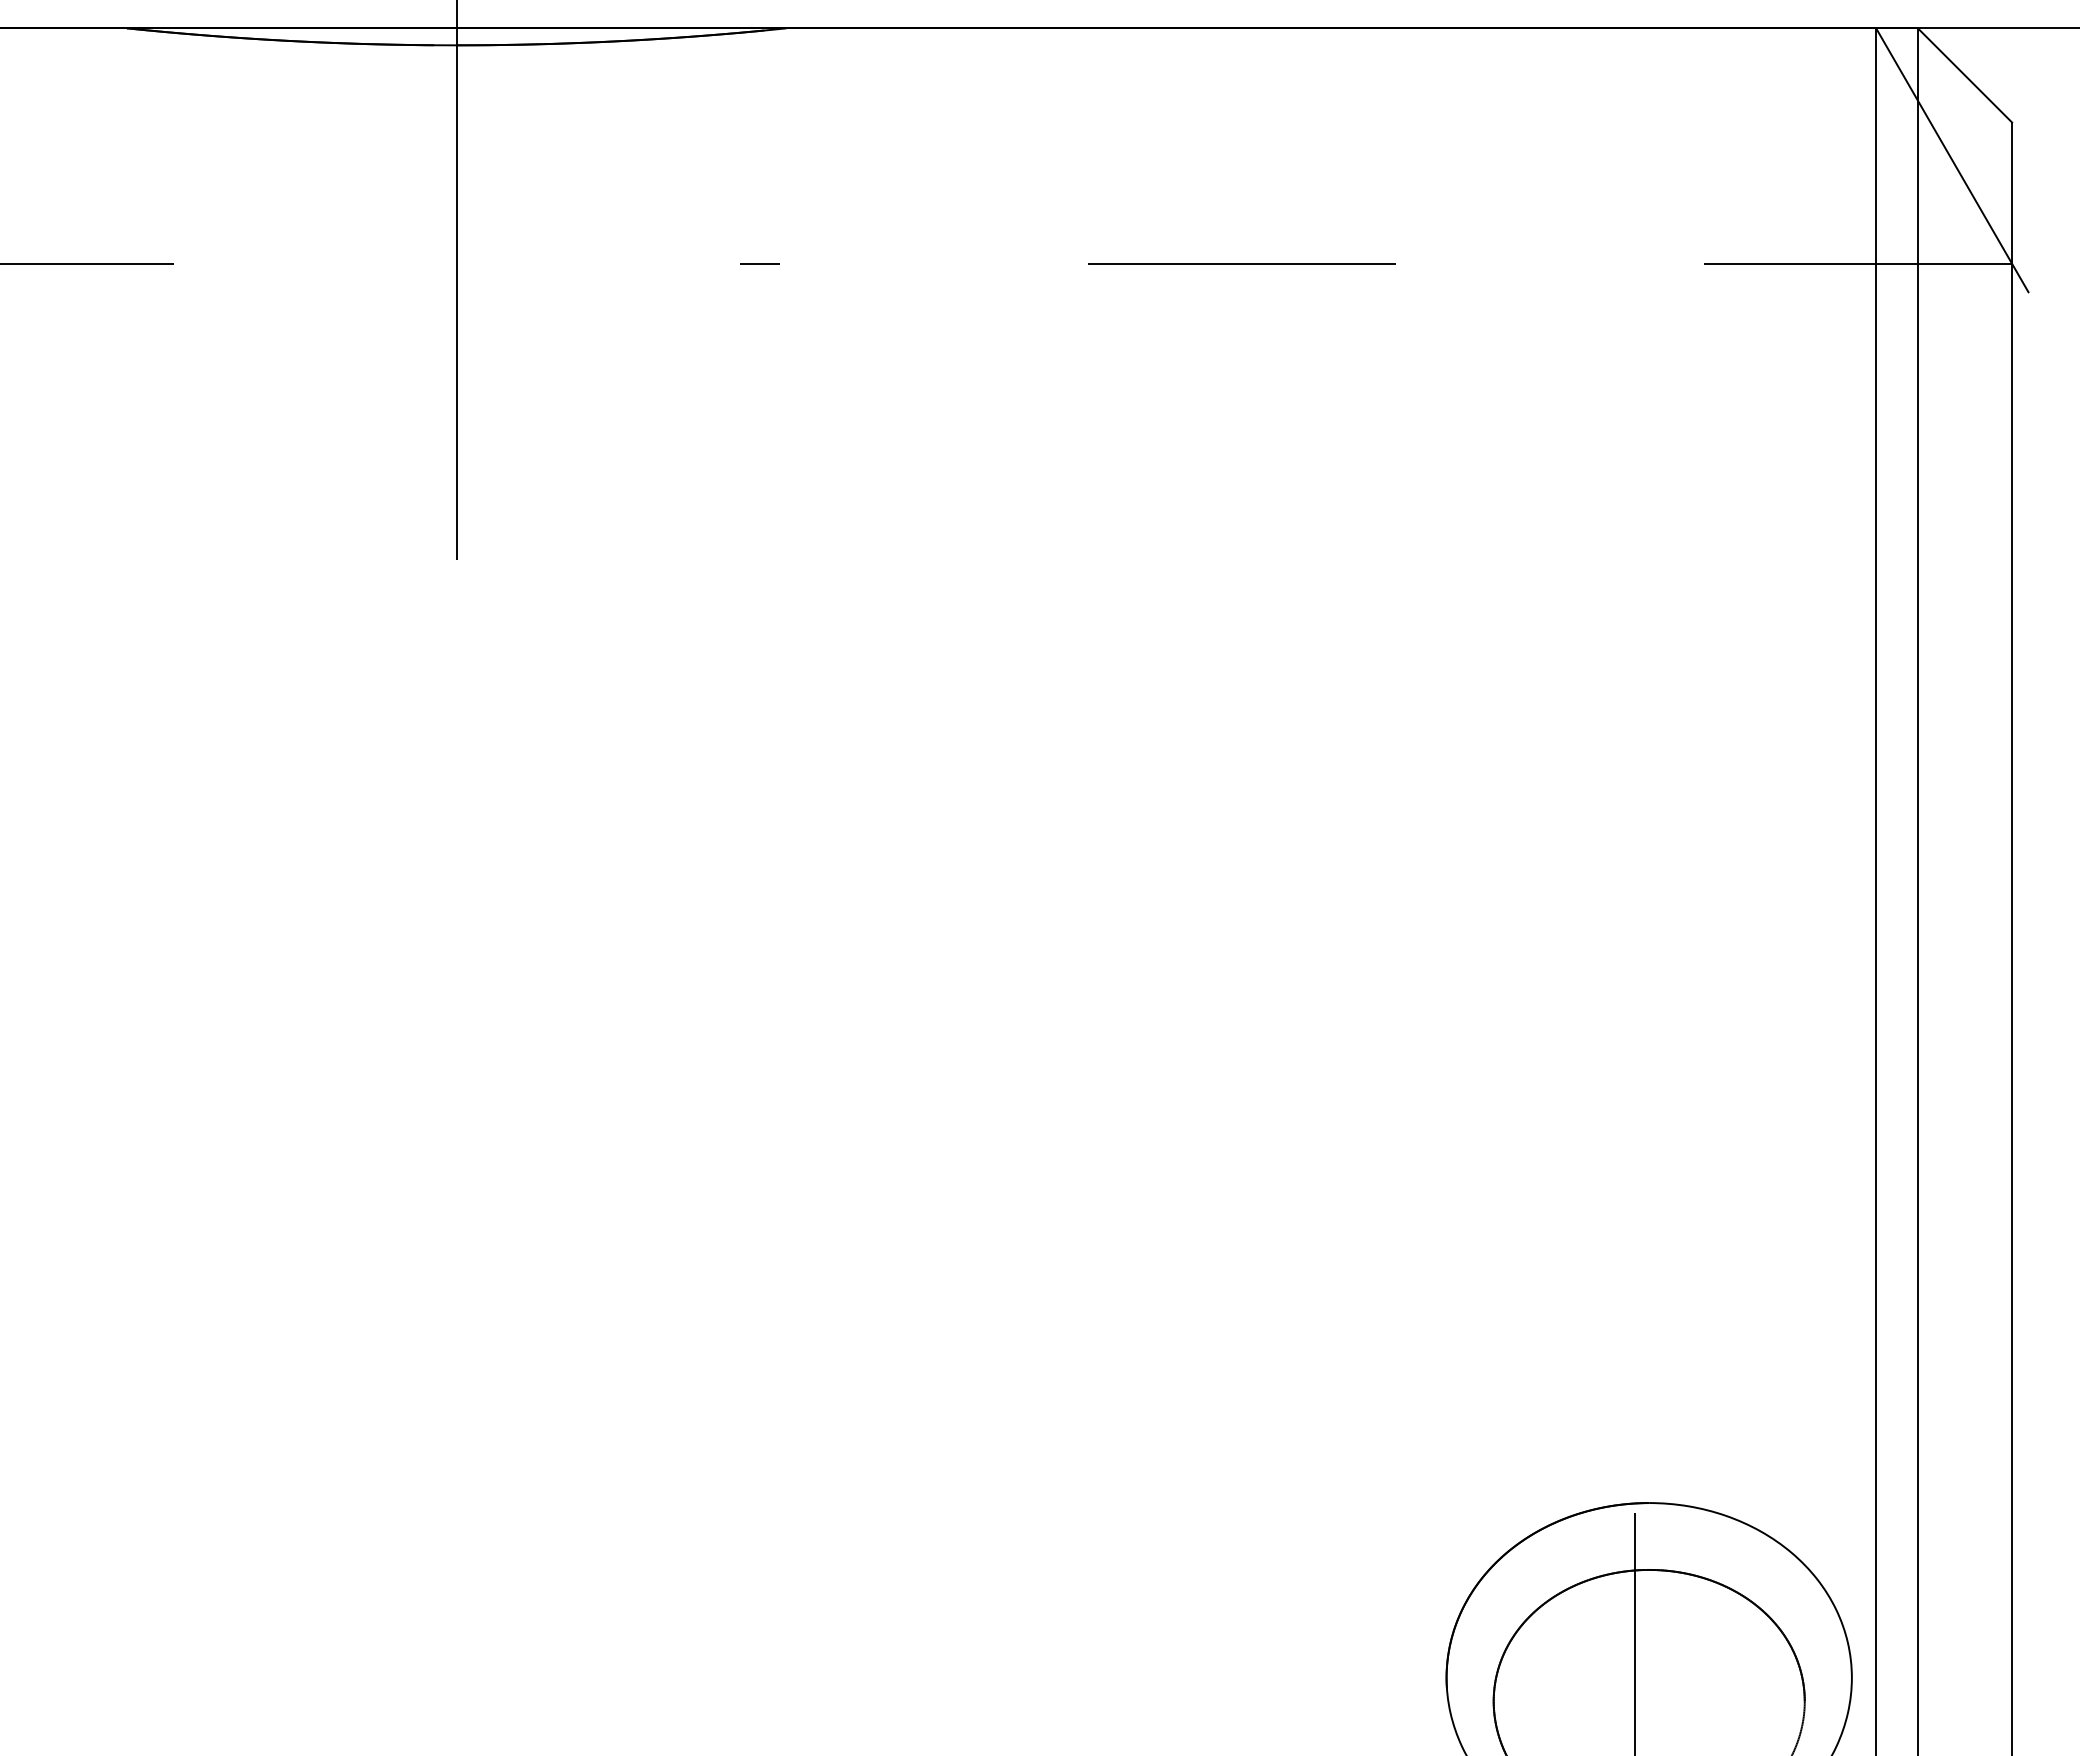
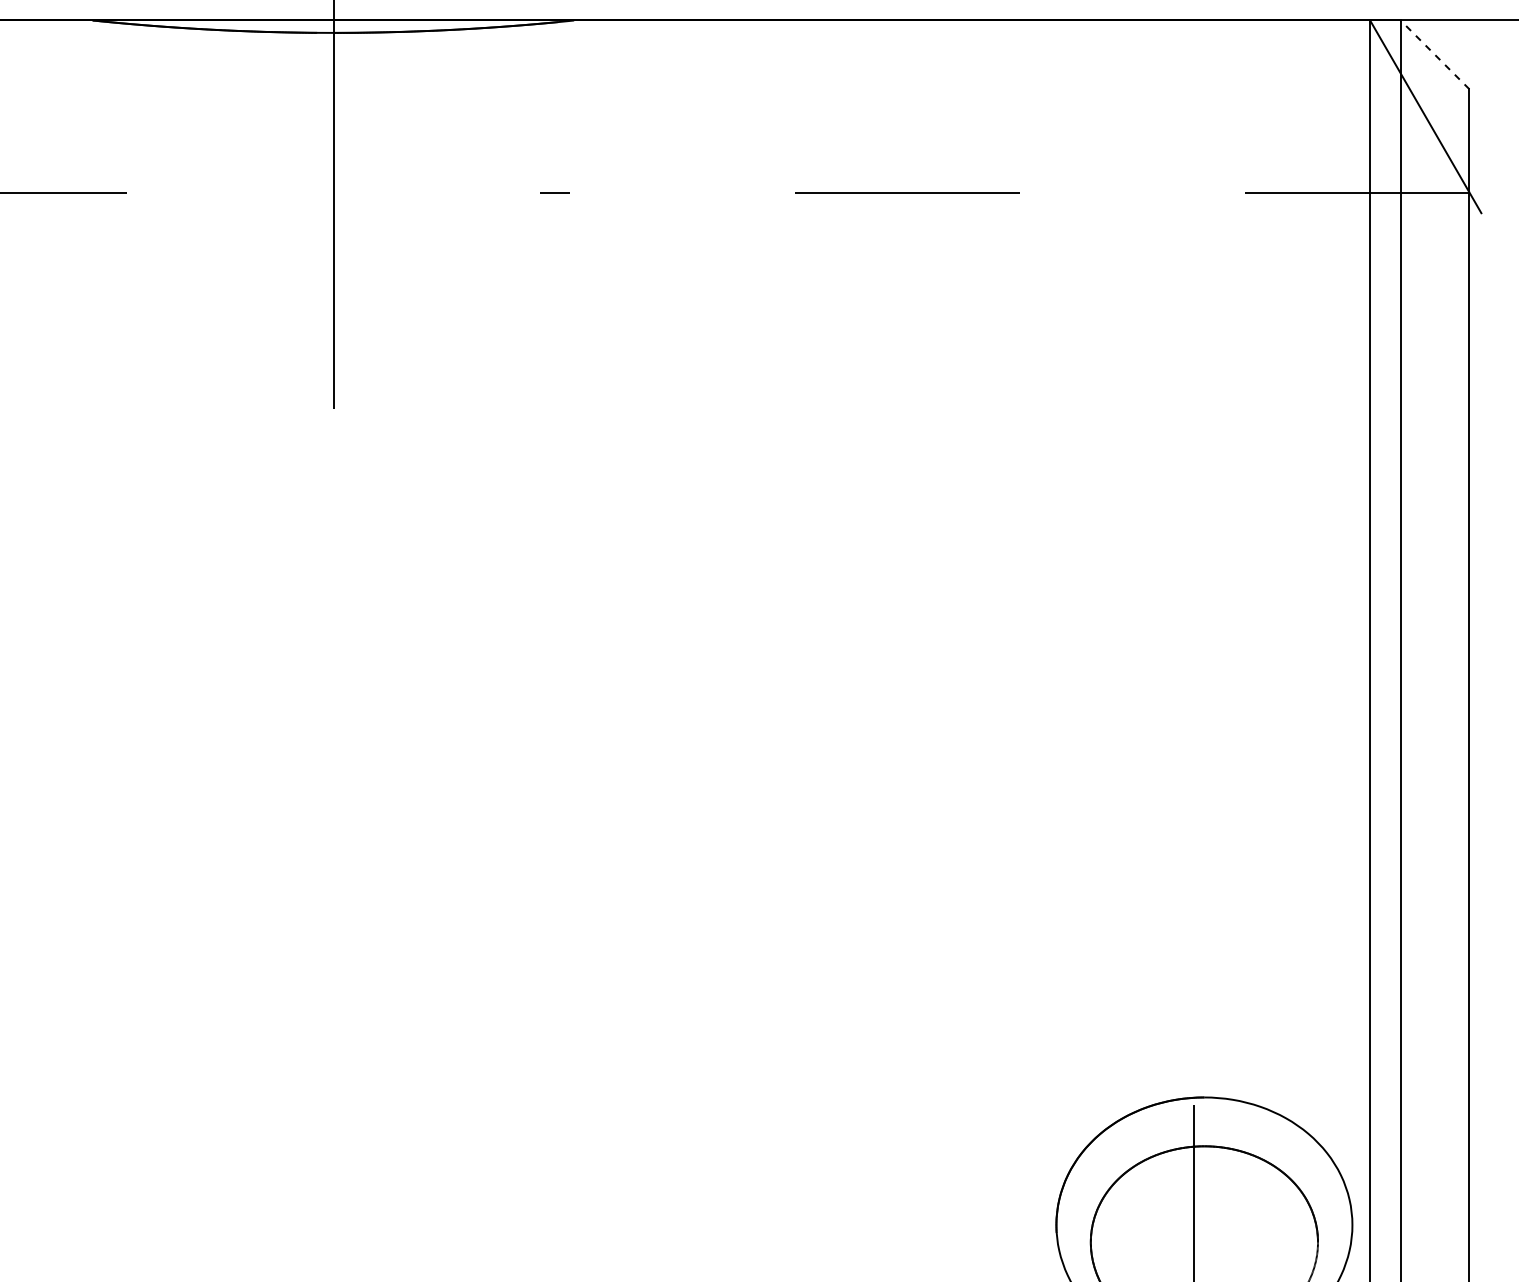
line: (1965, 75) -> (1435, 54), solid -> dashed

